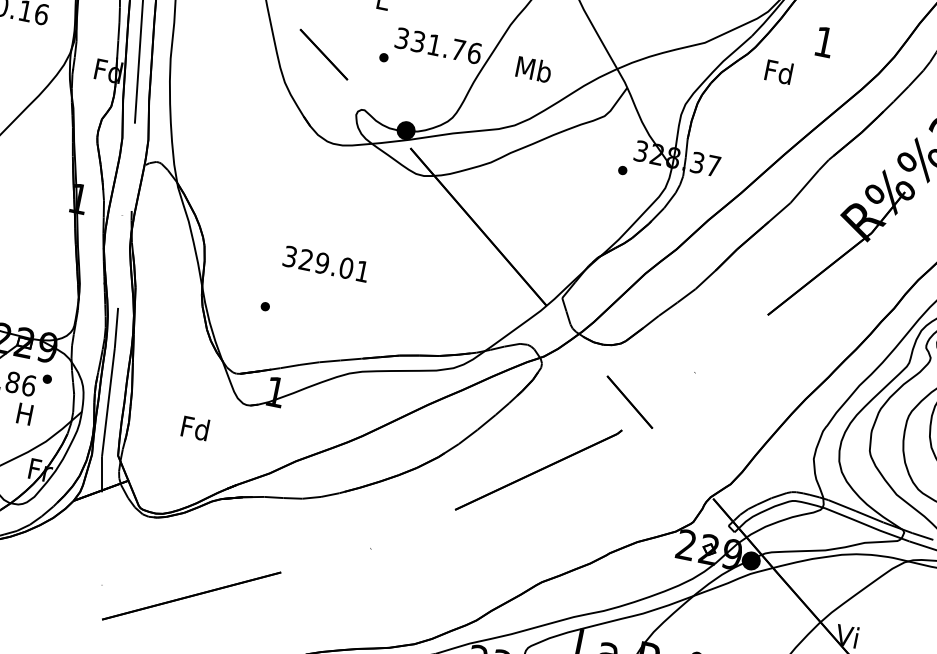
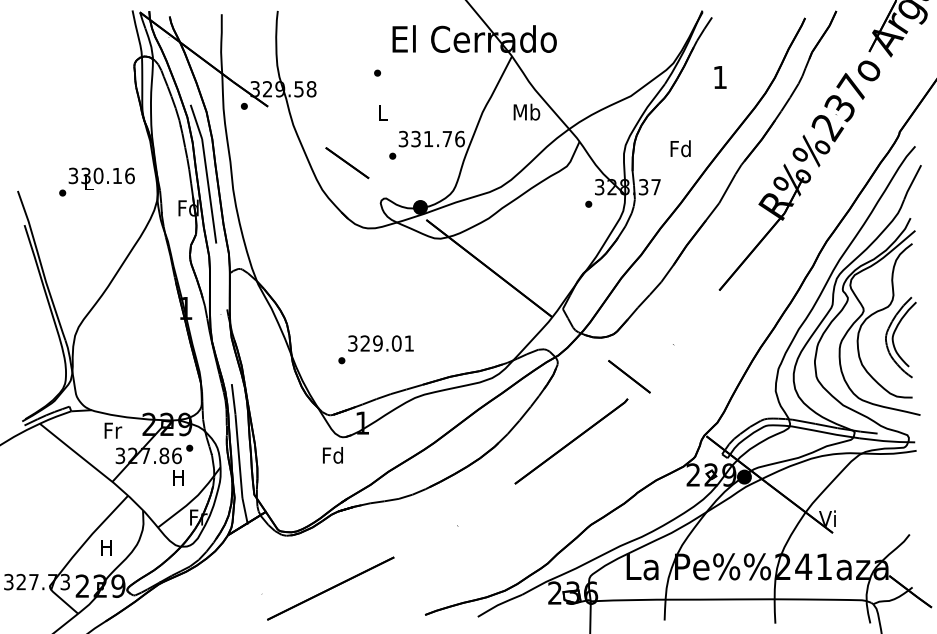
text: (533, 68) -> (526, 111), moved
text: (778, 71) -> (680, 148), moved
text: (325, 263) -> (380, 343), moved
text: (194, 428) -> (332, 455), moved

